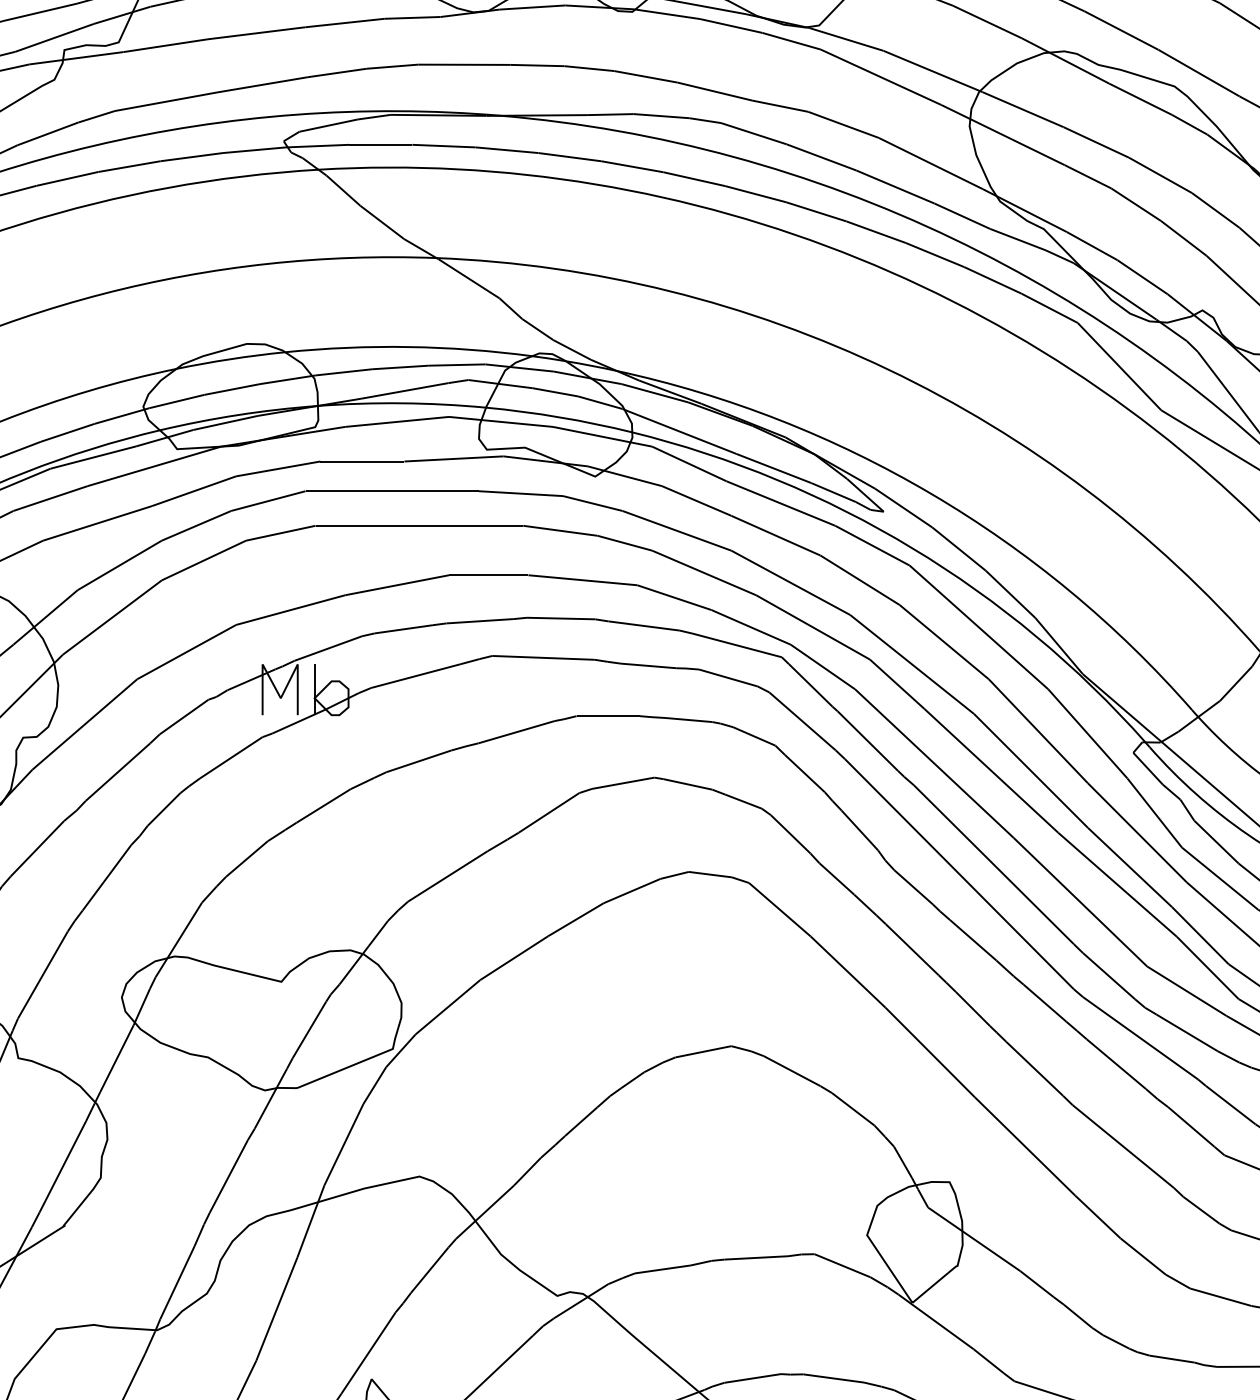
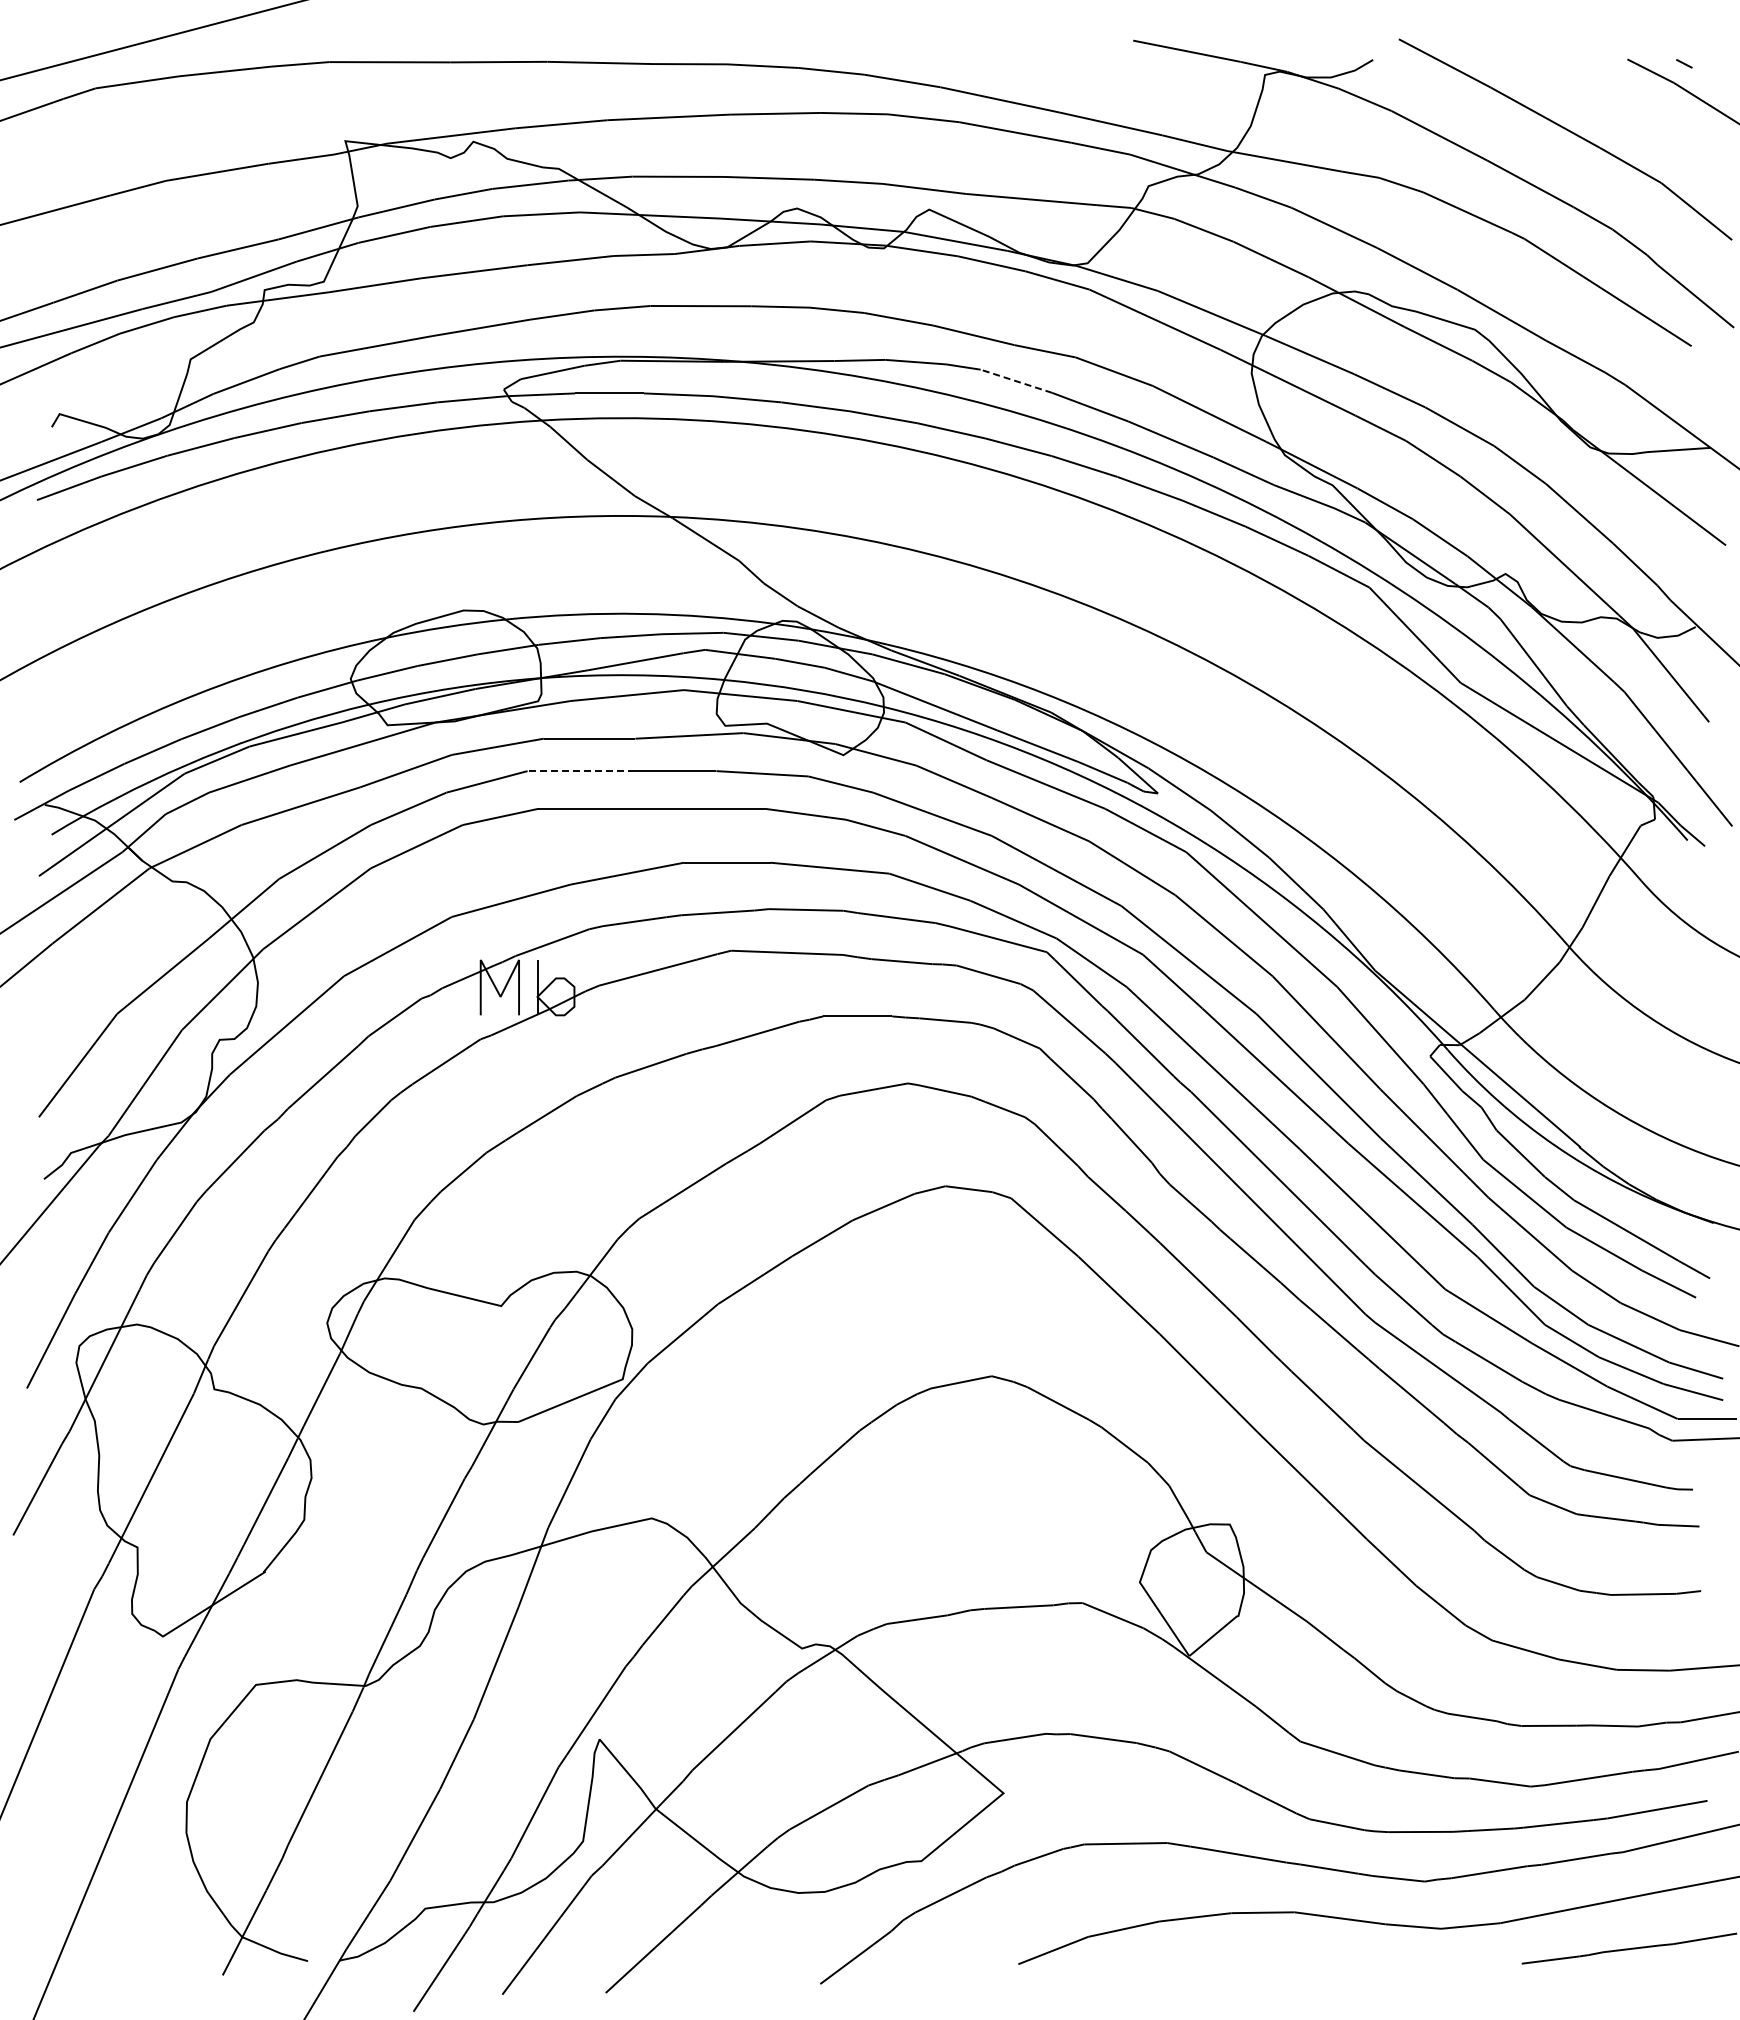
line: (753, 133) -> (1016, 381), solid -> dashed
line: (355, 491) -> (581, 771), solid -> dashed

